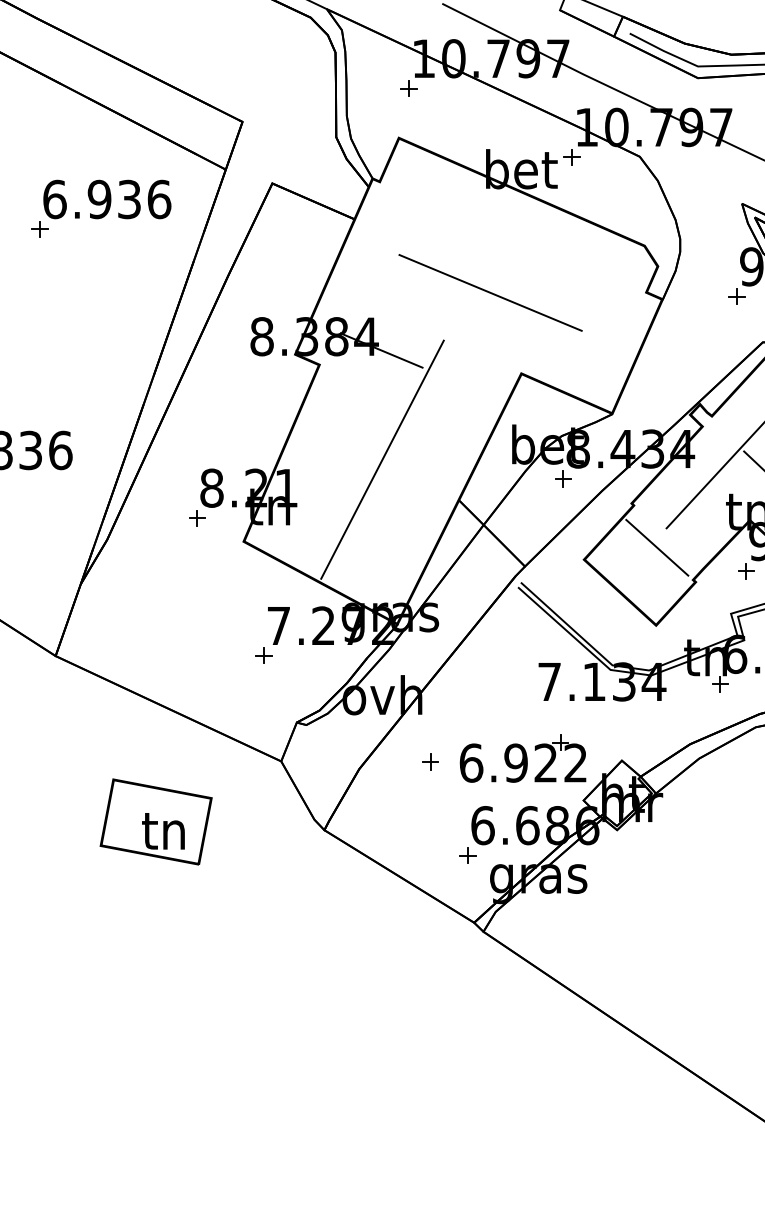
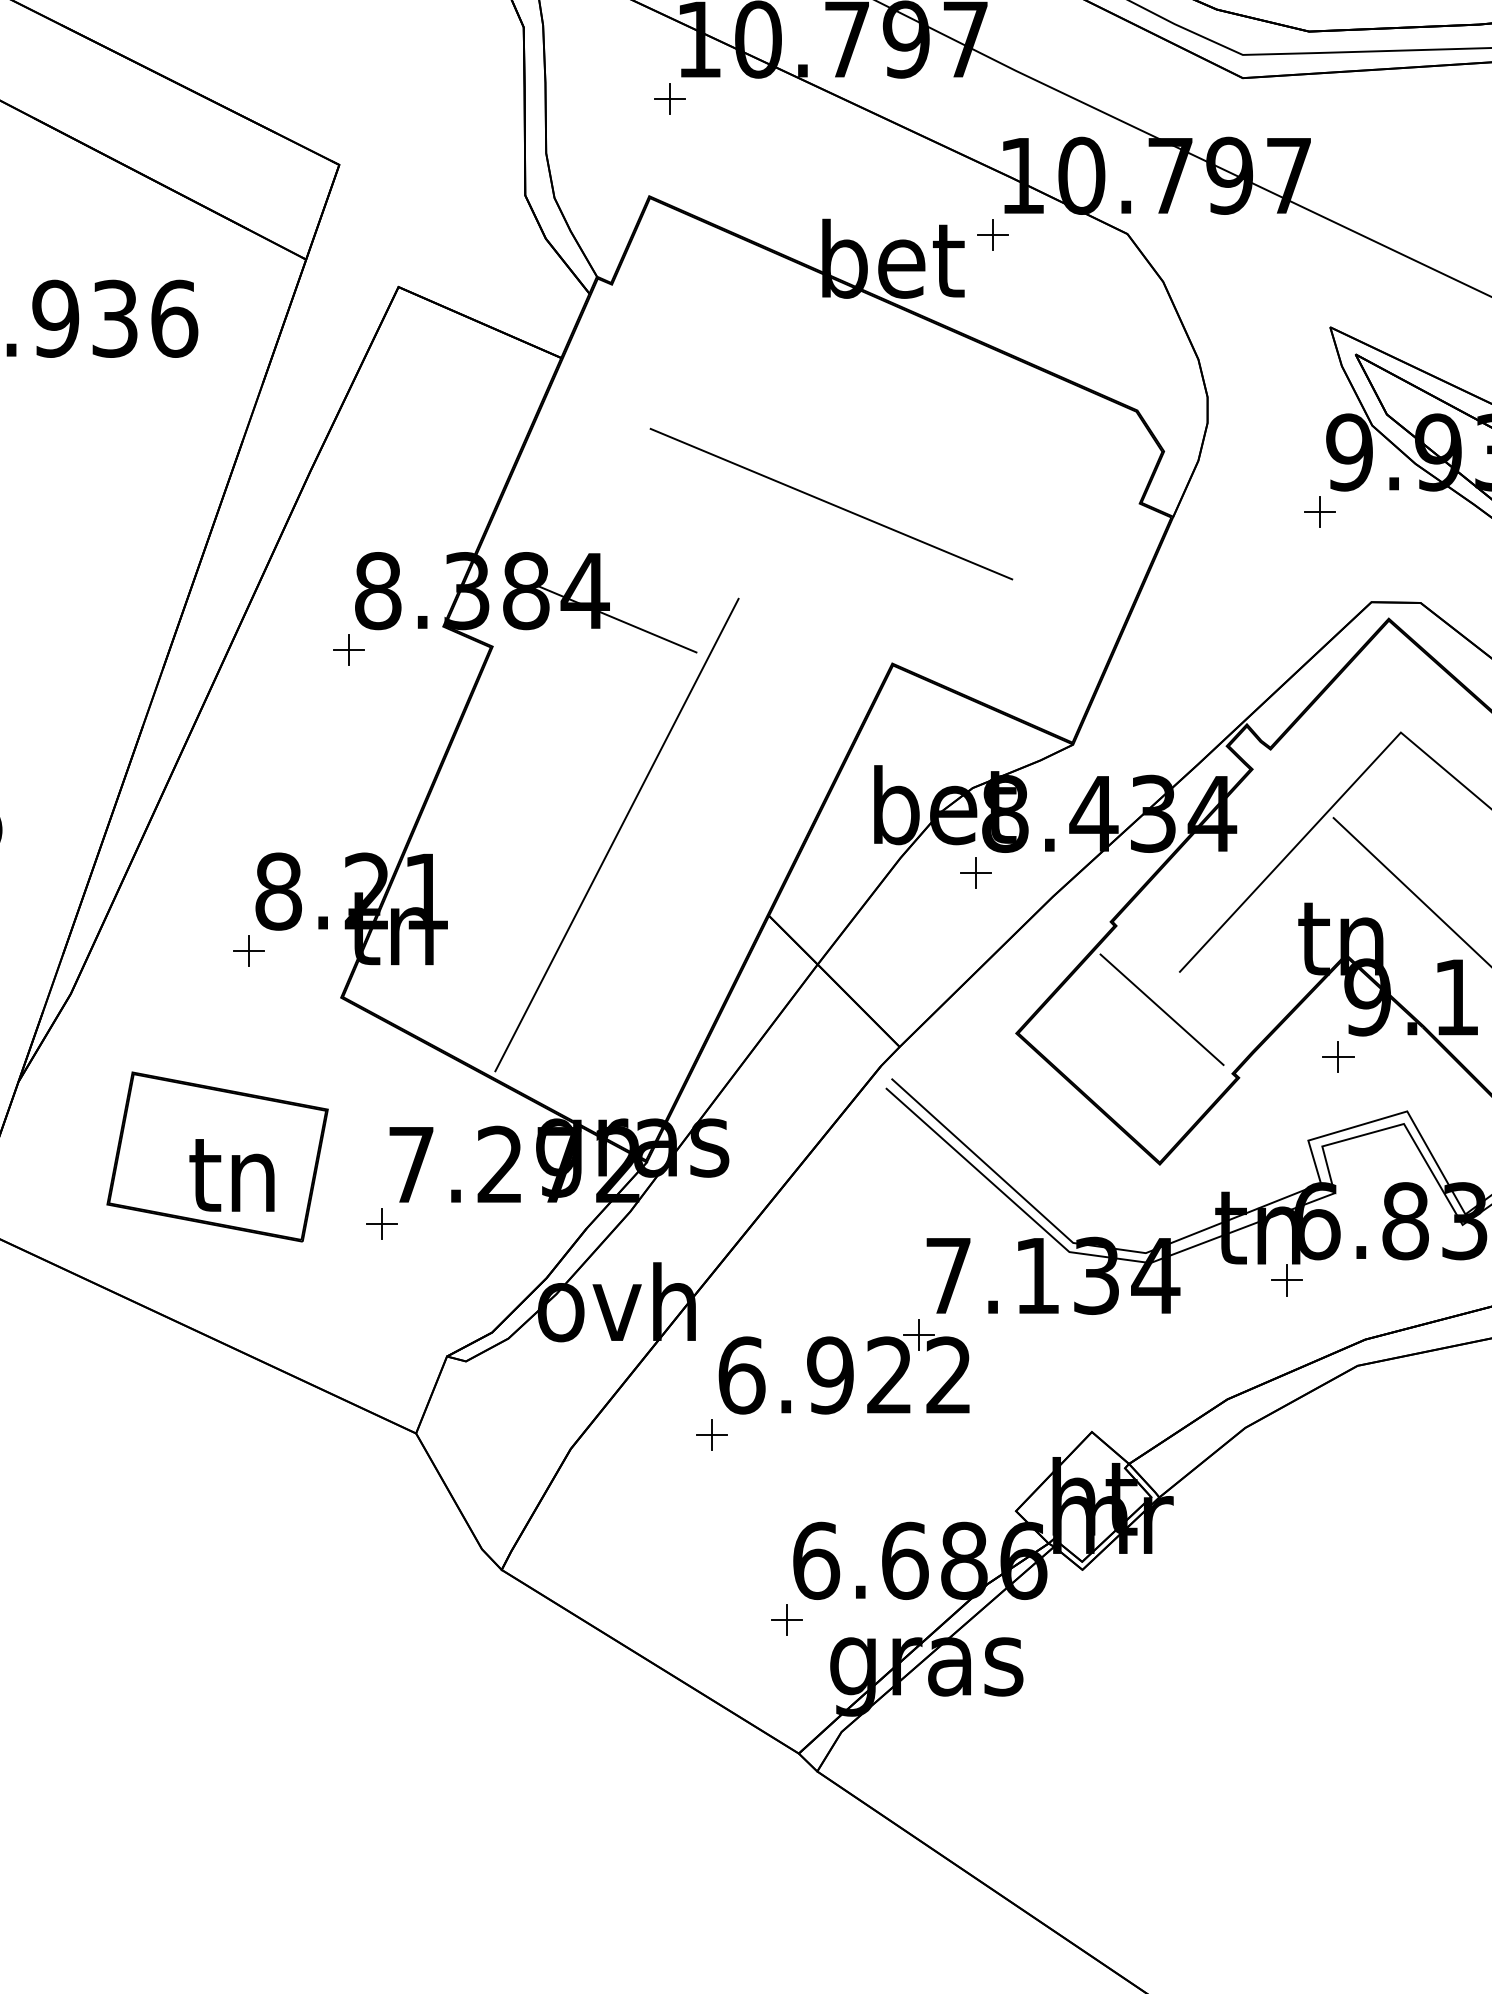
part: (247, 366) -> (349, 650), added
part: (522, 758) -> (843, 1366), moved
part: (155, 821) -> (216, 1155), moved

